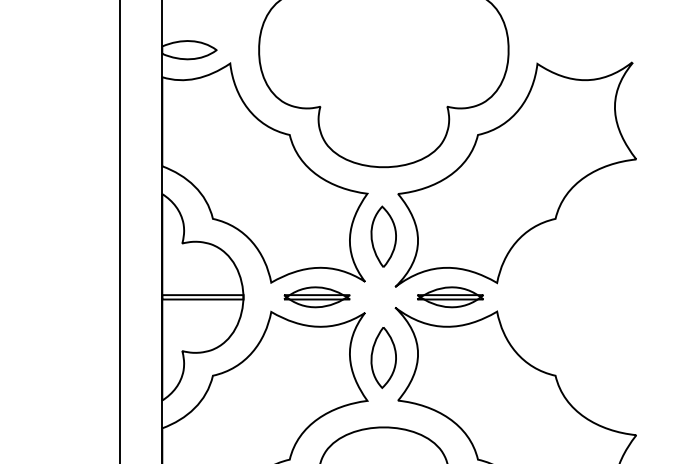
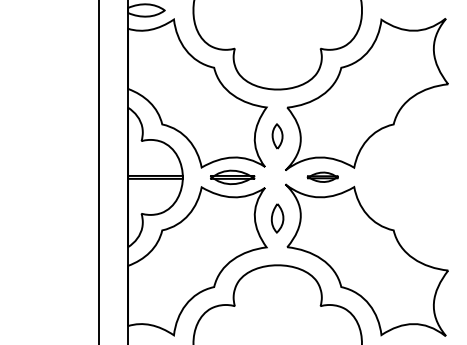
part: (383, 236) -> (277, 136), size x0.6
part: (450, 295) -> (322, 176), size x0.7
part: (383, 358) -> (277, 218), size x0.7

